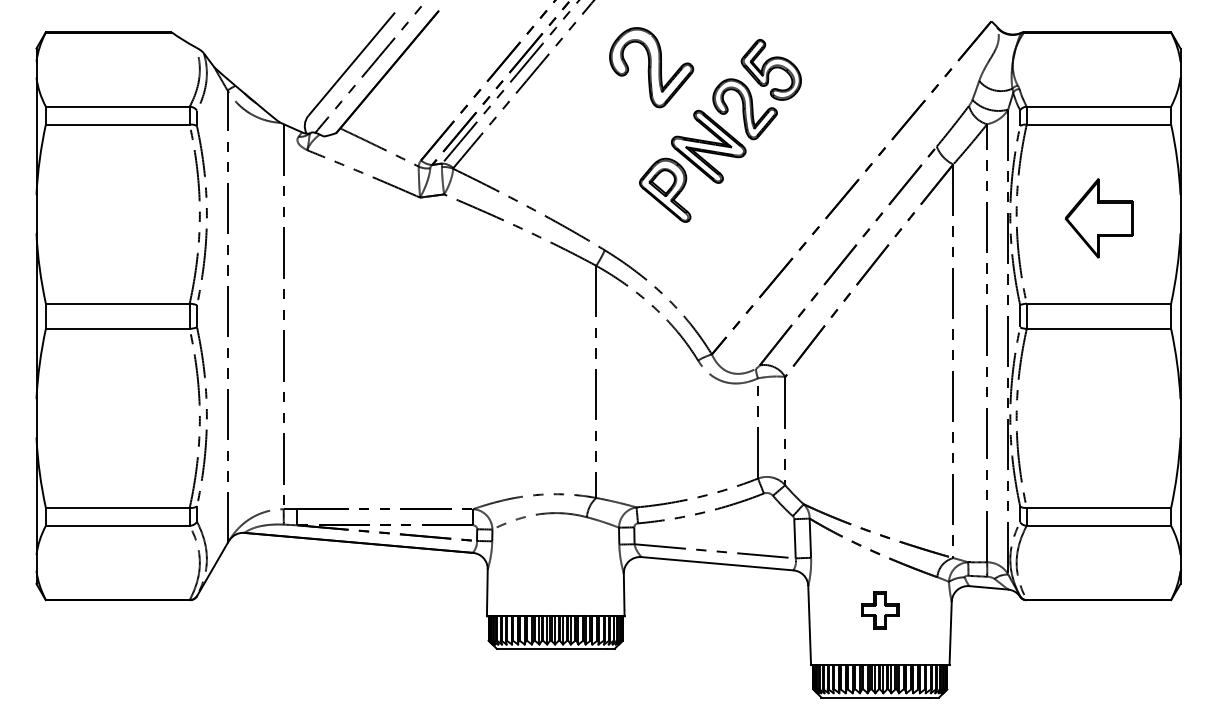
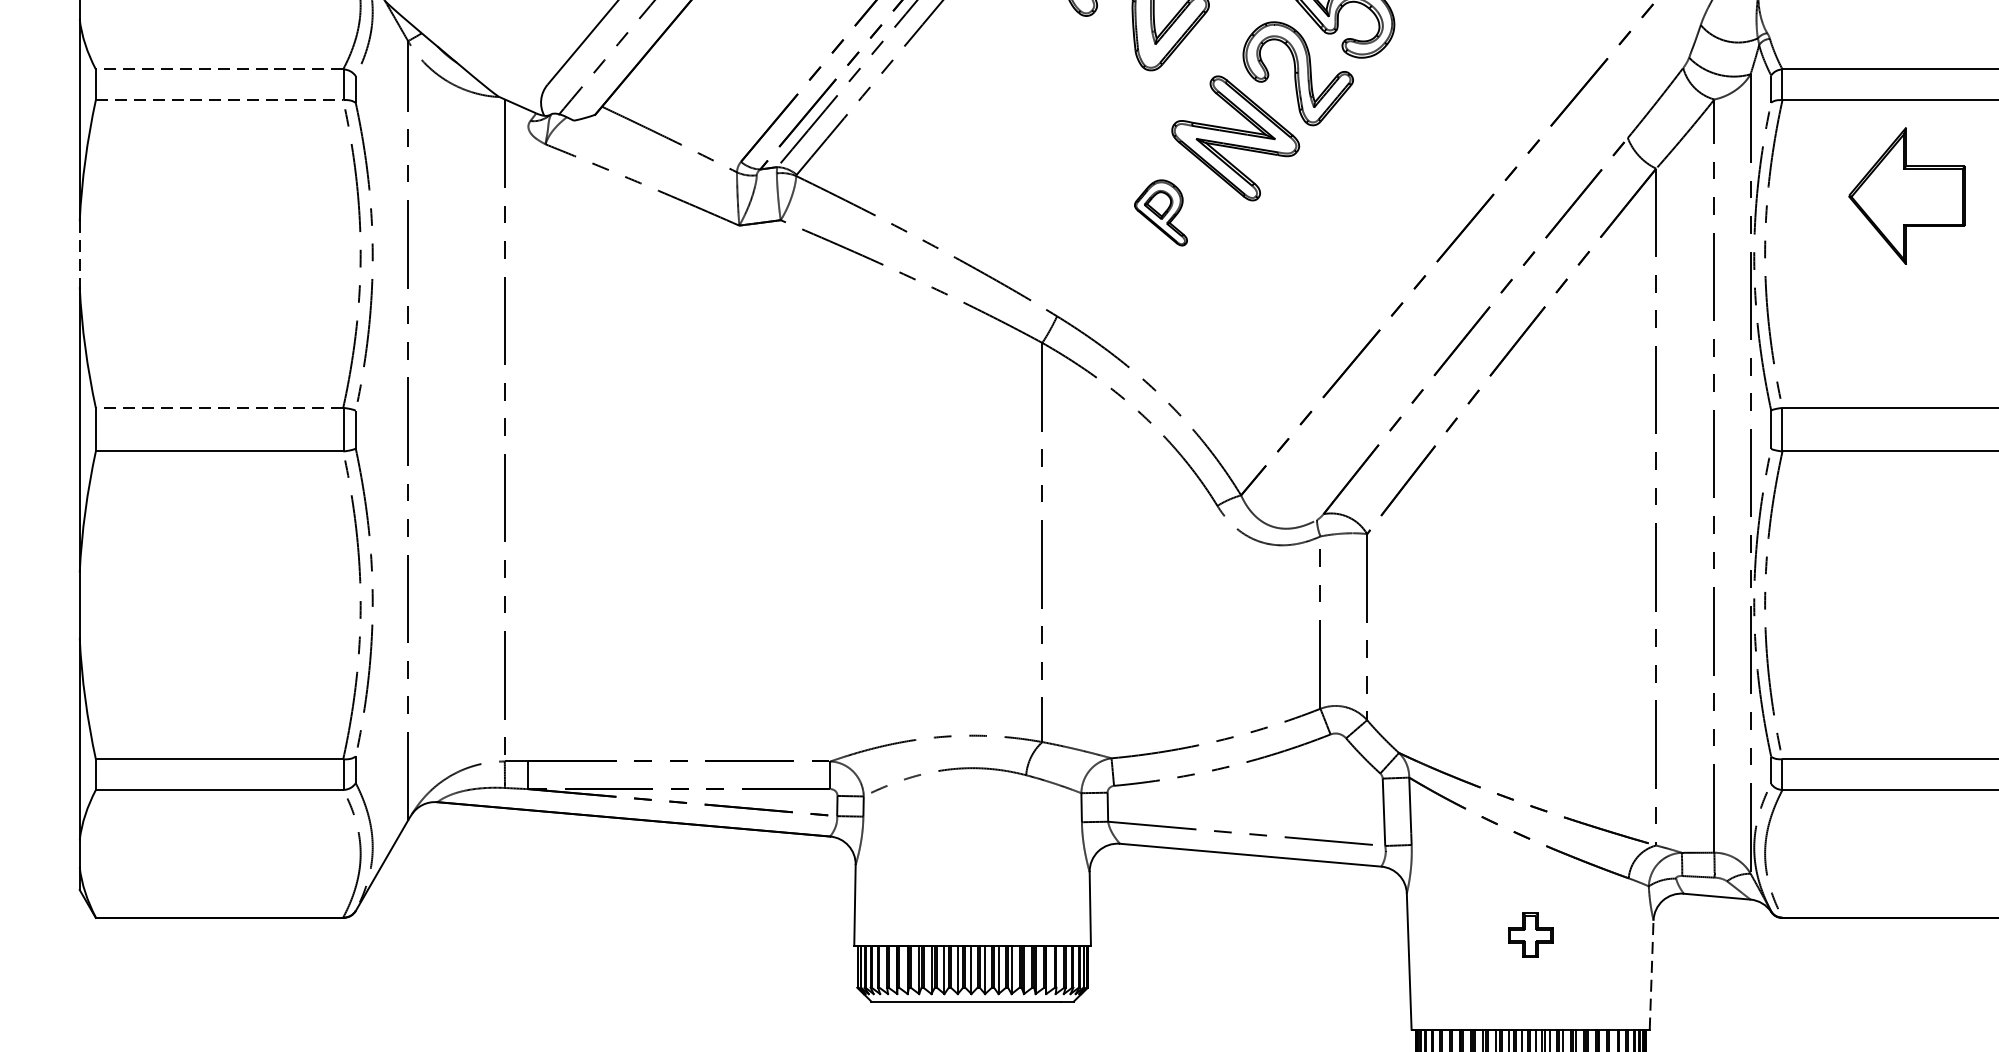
line: (117, 106) -> (219, 68), solid -> dashed
line: (117, 124) -> (219, 99), solid -> dashed
part: (665, 189) -> (1161, 211), size x0.6
line: (36, 214) -> (79, 254), solid -> dashed
part: (1098, 218) -> (1905, 196), moved
line: (117, 303) -> (219, 407), solid -> dashed
part: (880, 610) -> (1531, 935), size x0.7
line: (950, 633) -> (1651, 975), solid -> dashed

